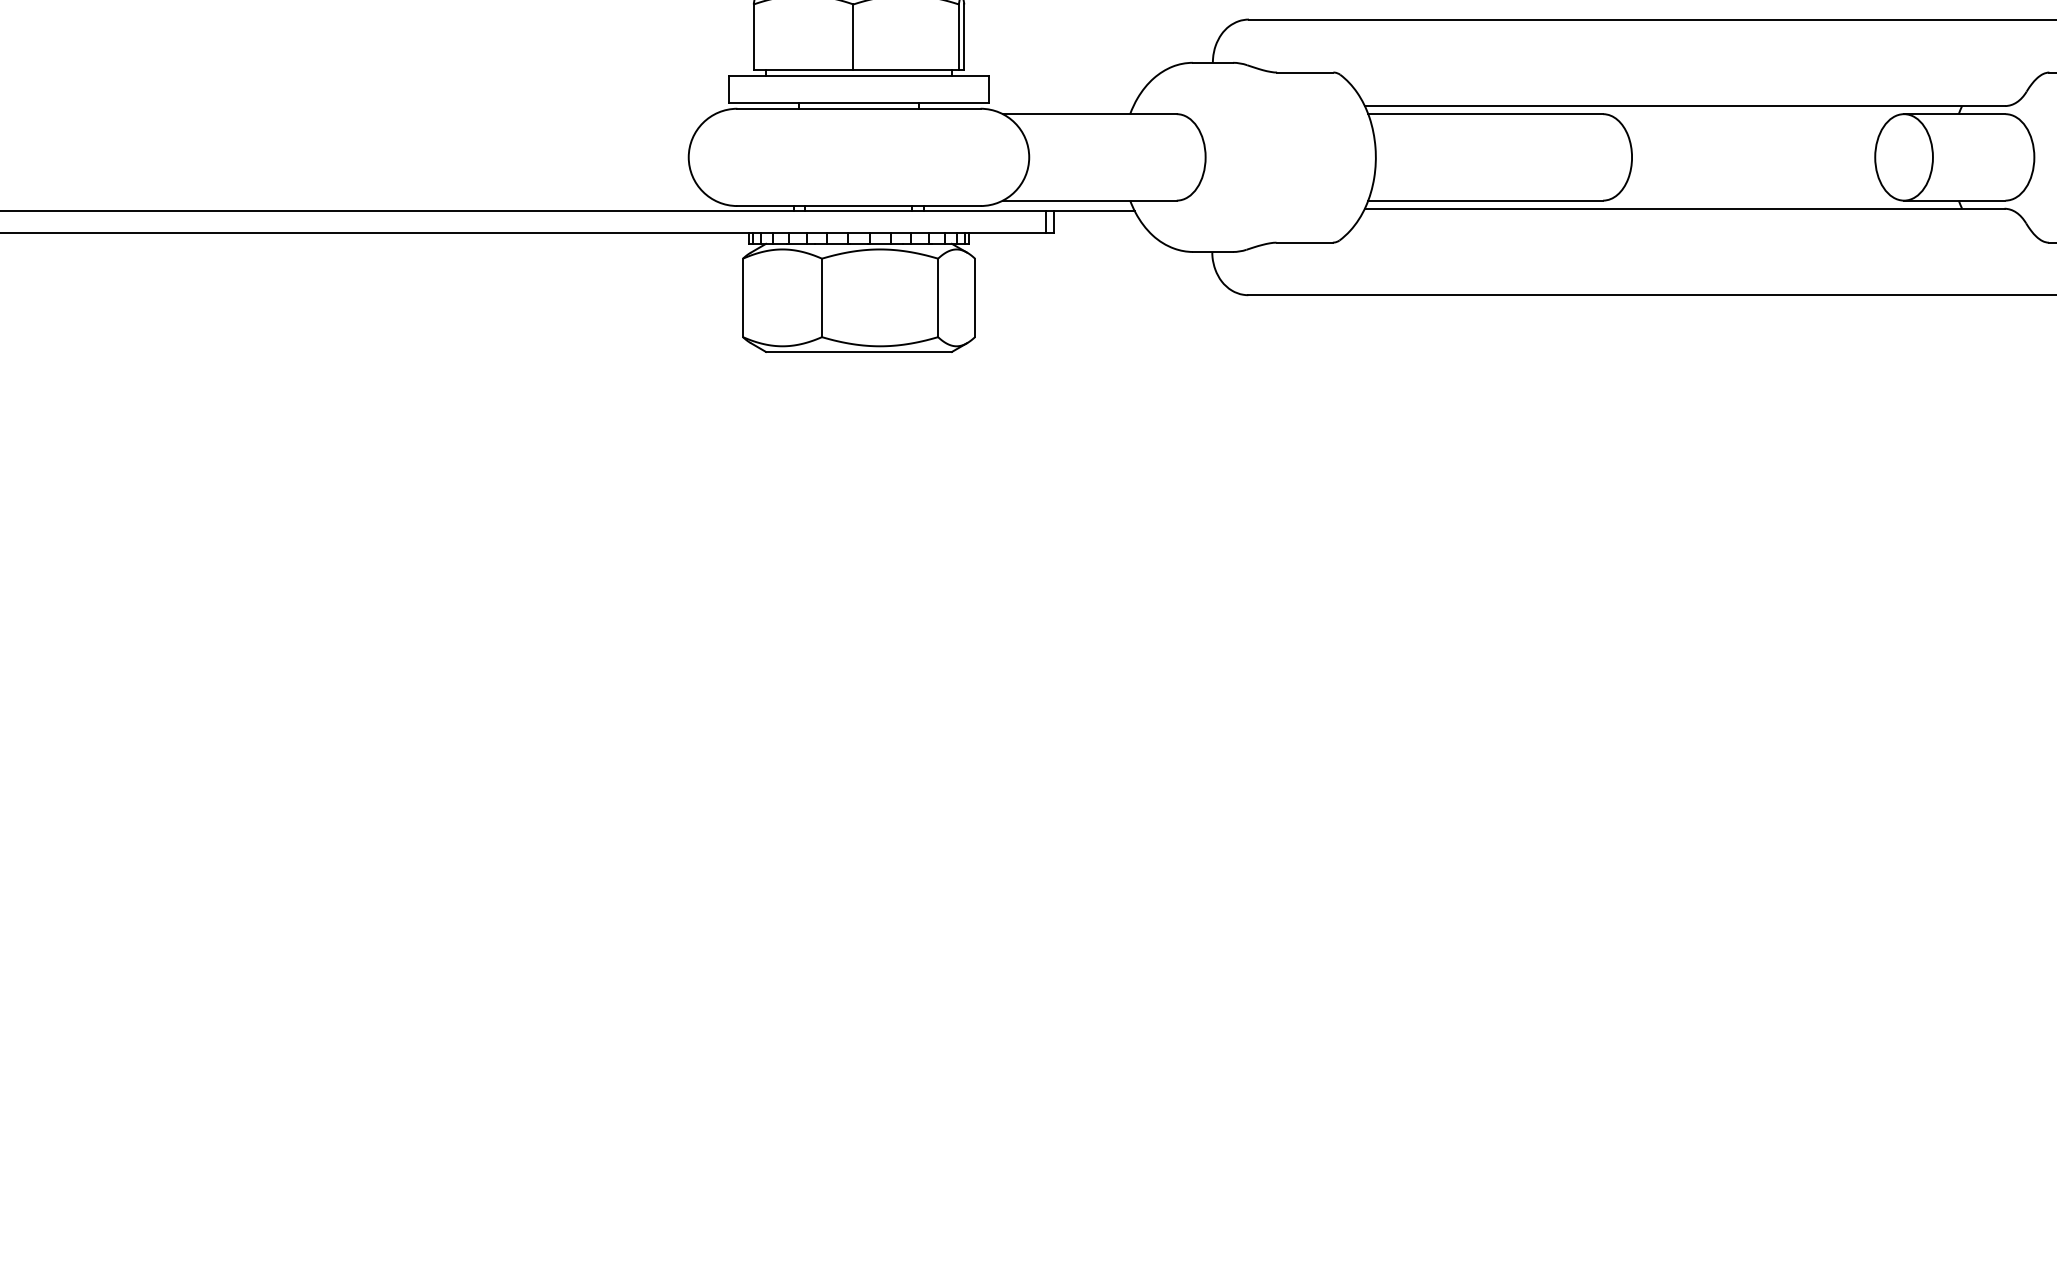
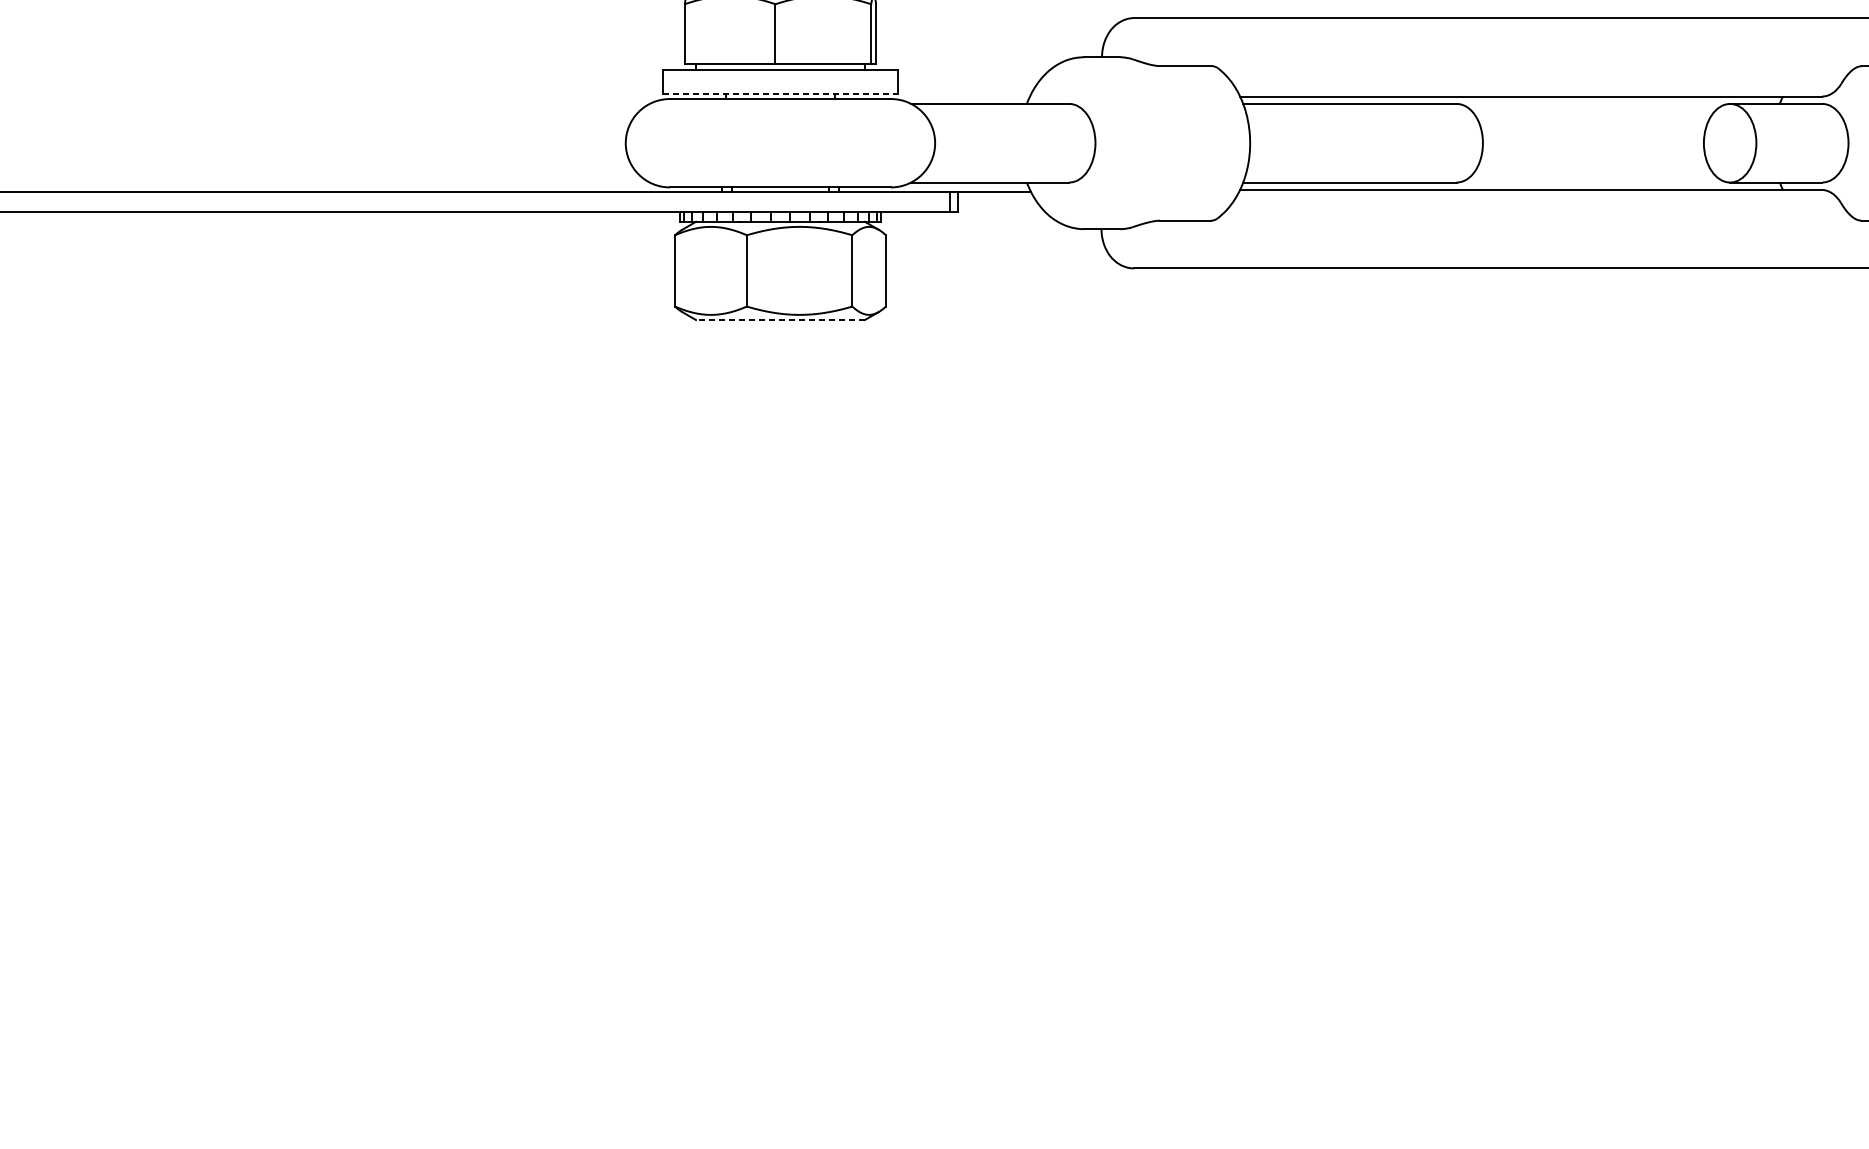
line: (858, 103) -> (780, 94), solid -> dashed
line: (858, 351) -> (780, 319), solid -> dashed

